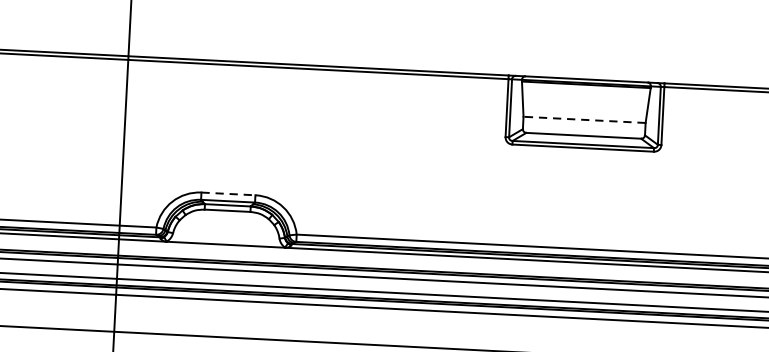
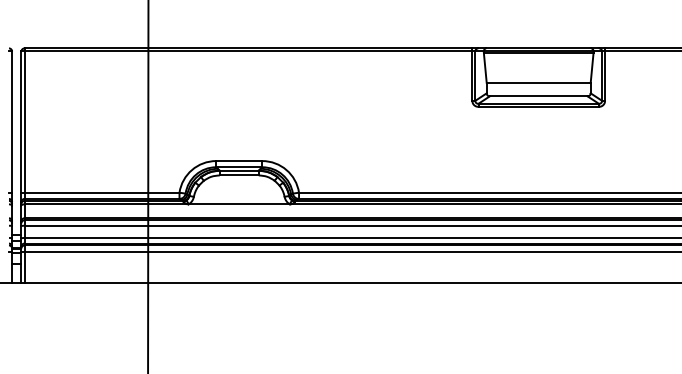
line: (584, 119) -> (538, 82), dashed -> solid
line: (228, 194) -> (239, 161), dashed -> solid

